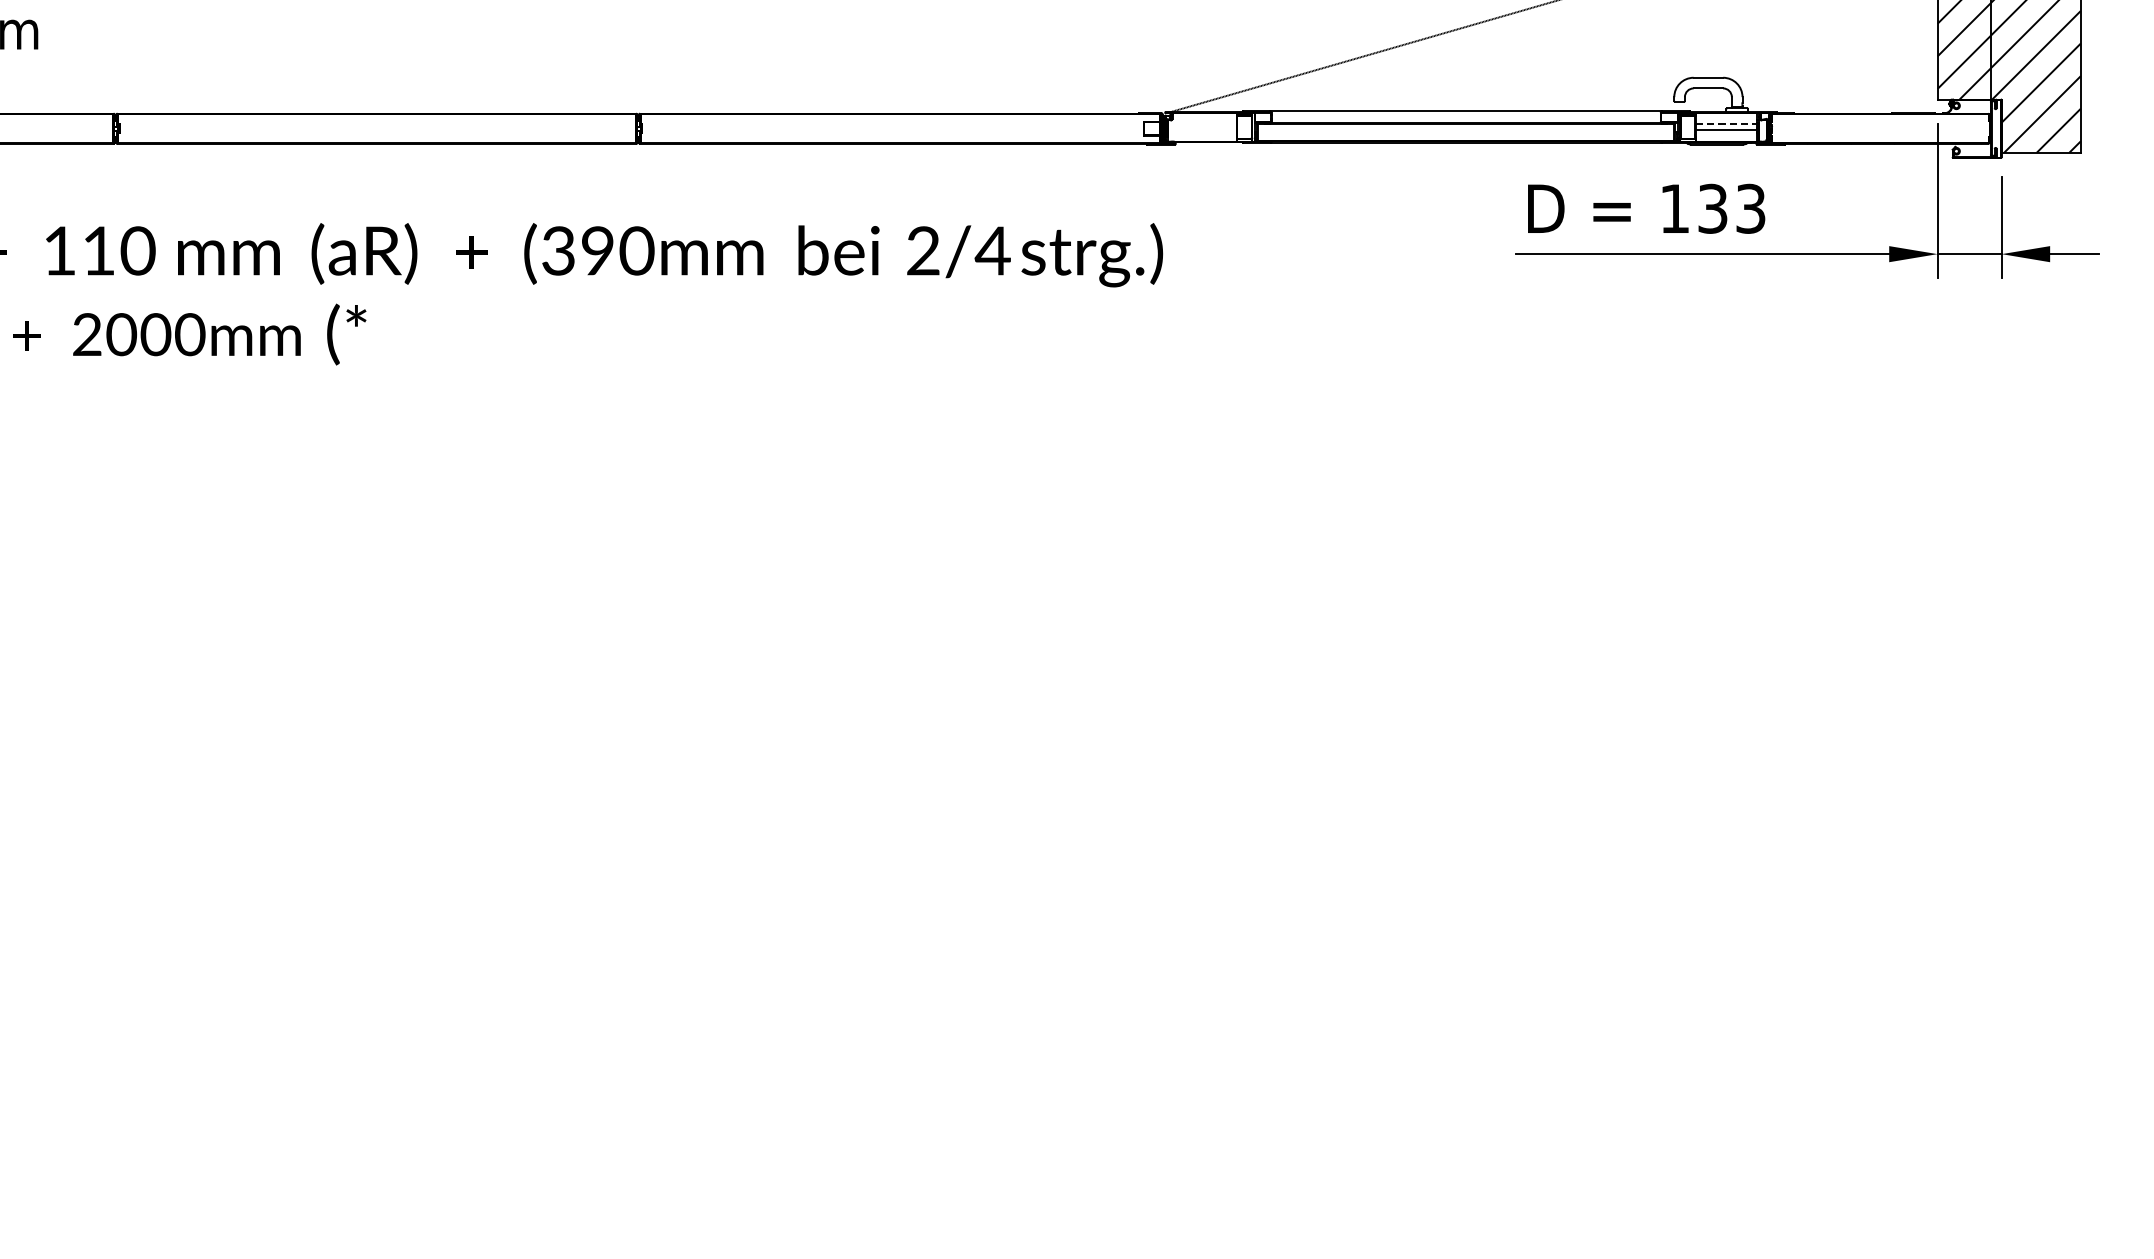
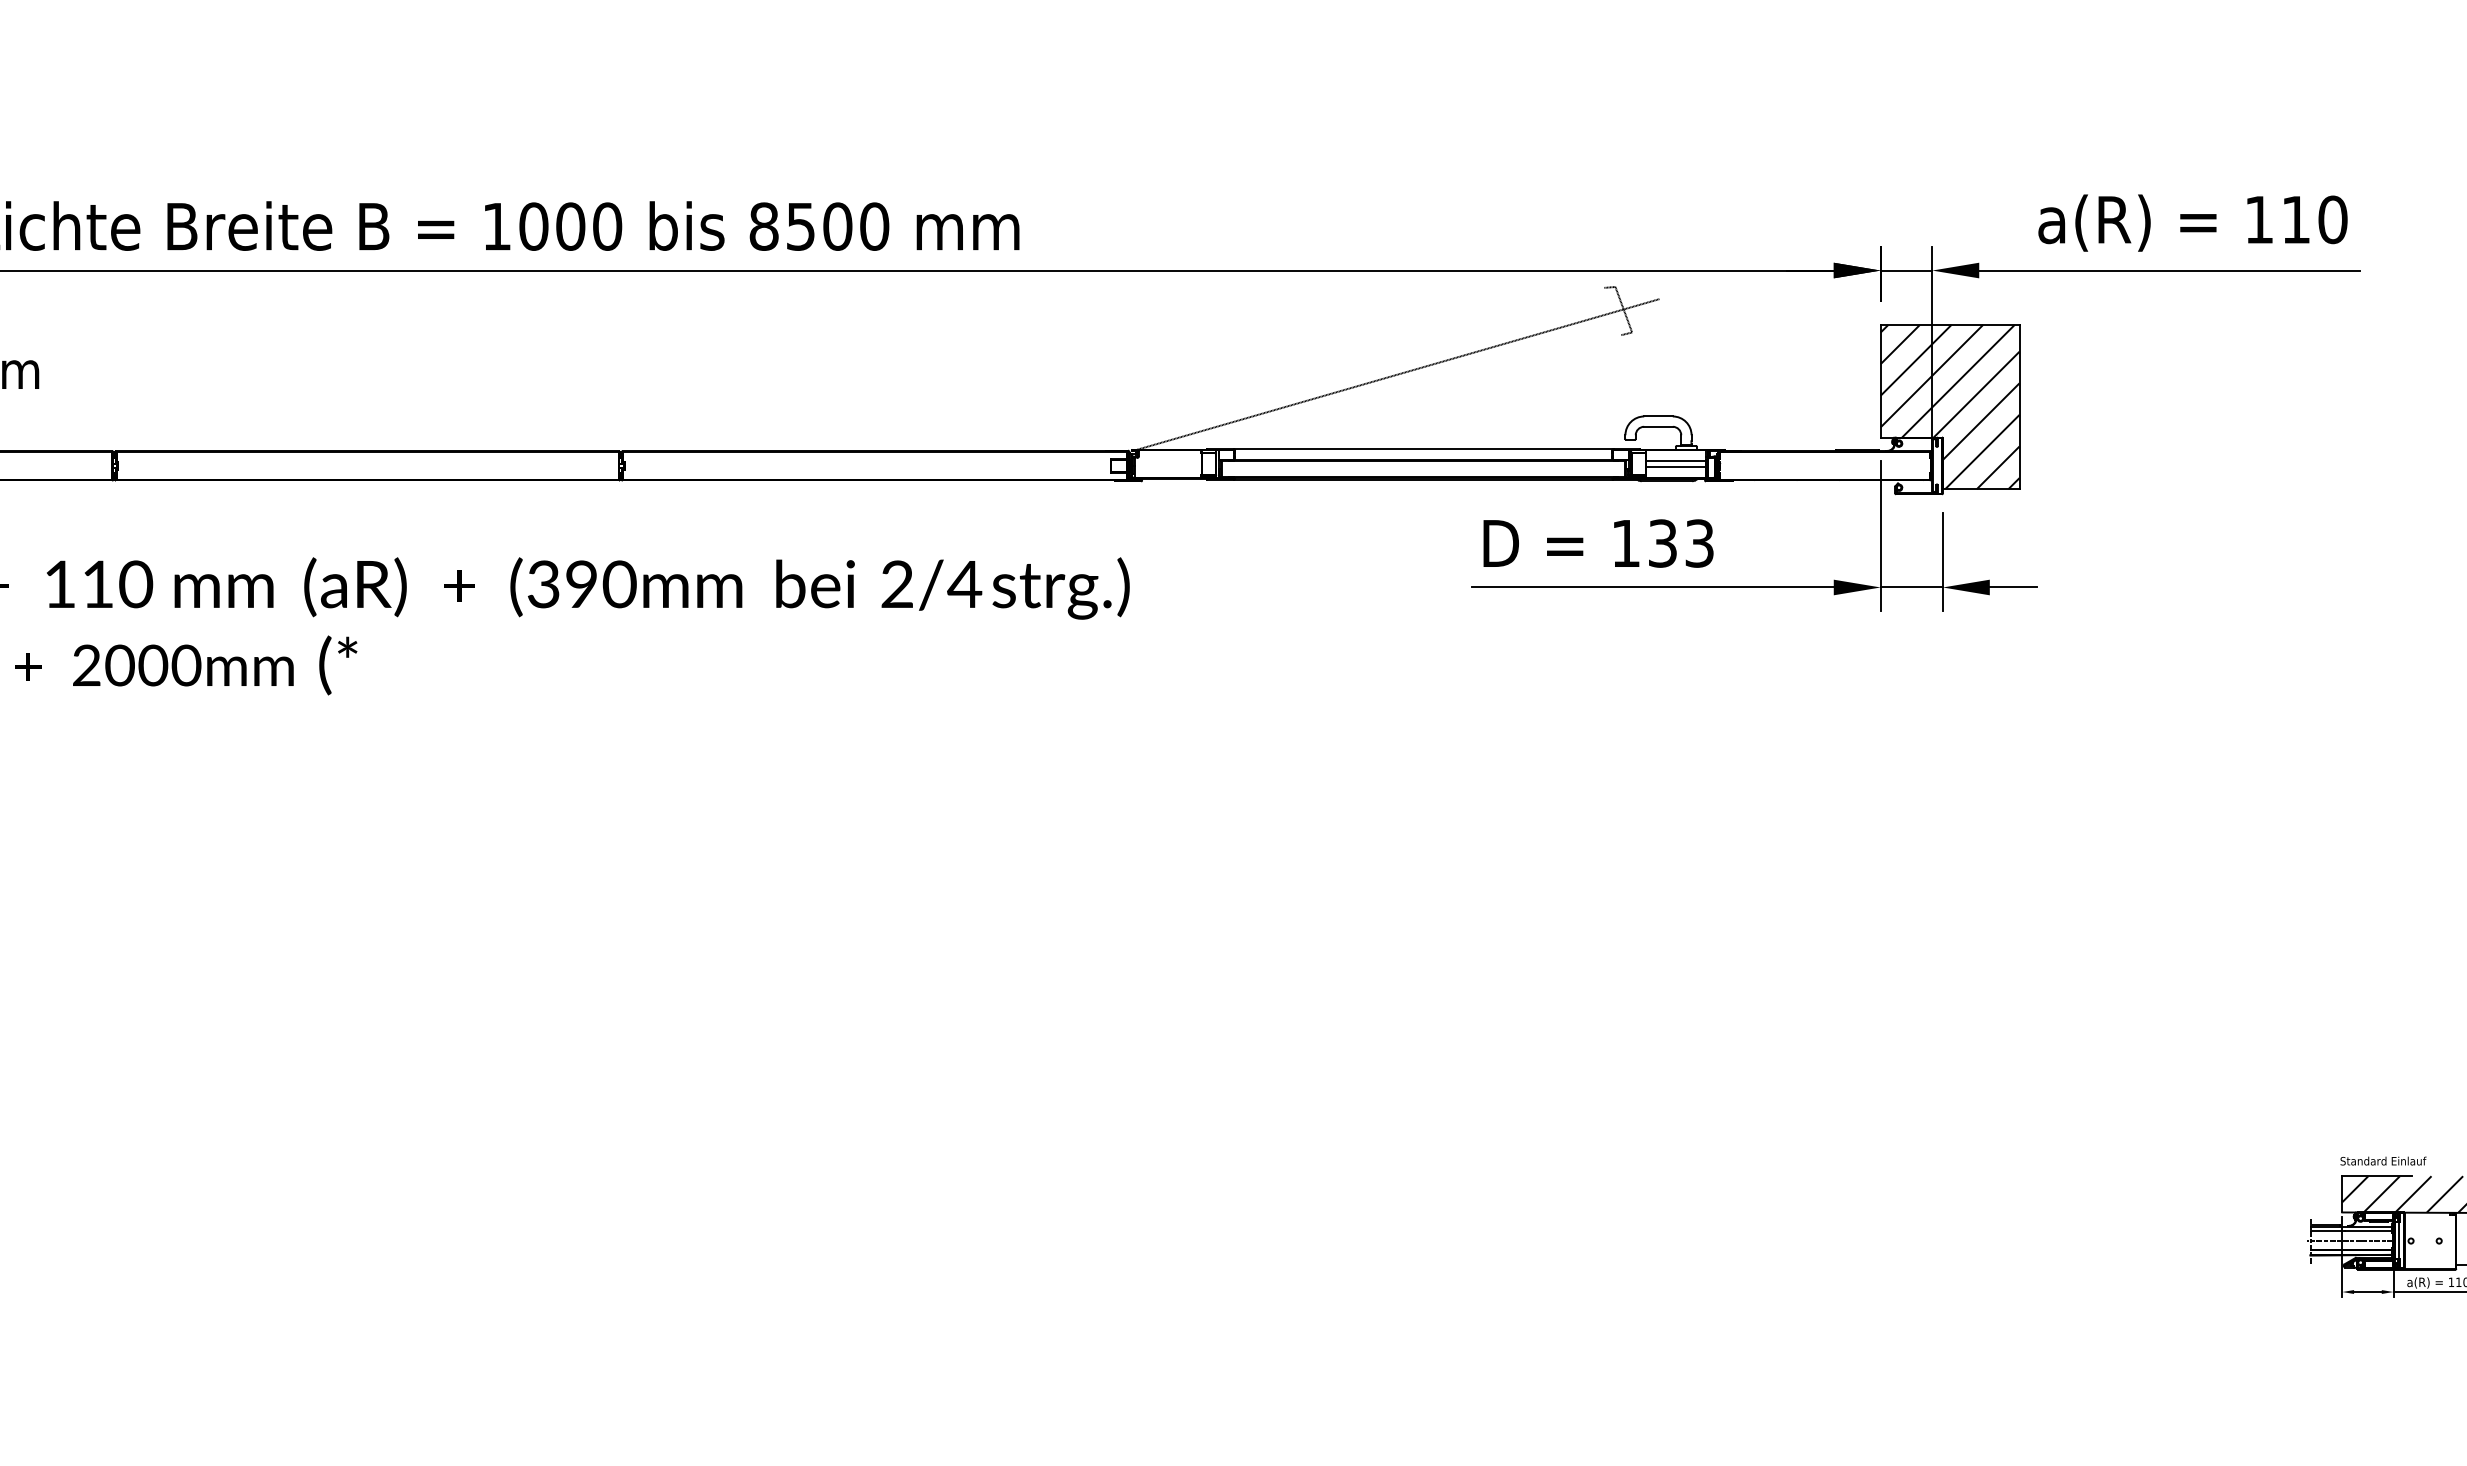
line: (1725, 124) -> (1675, 461), dashed -> solid

